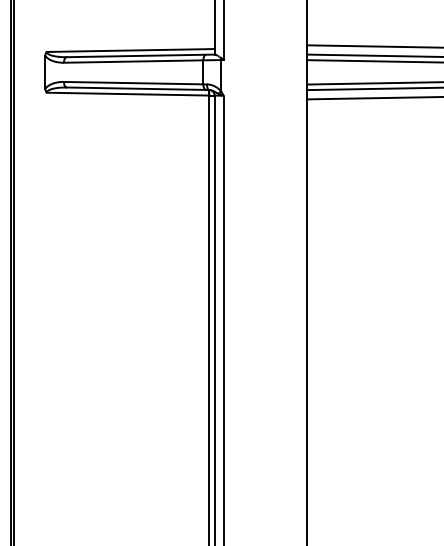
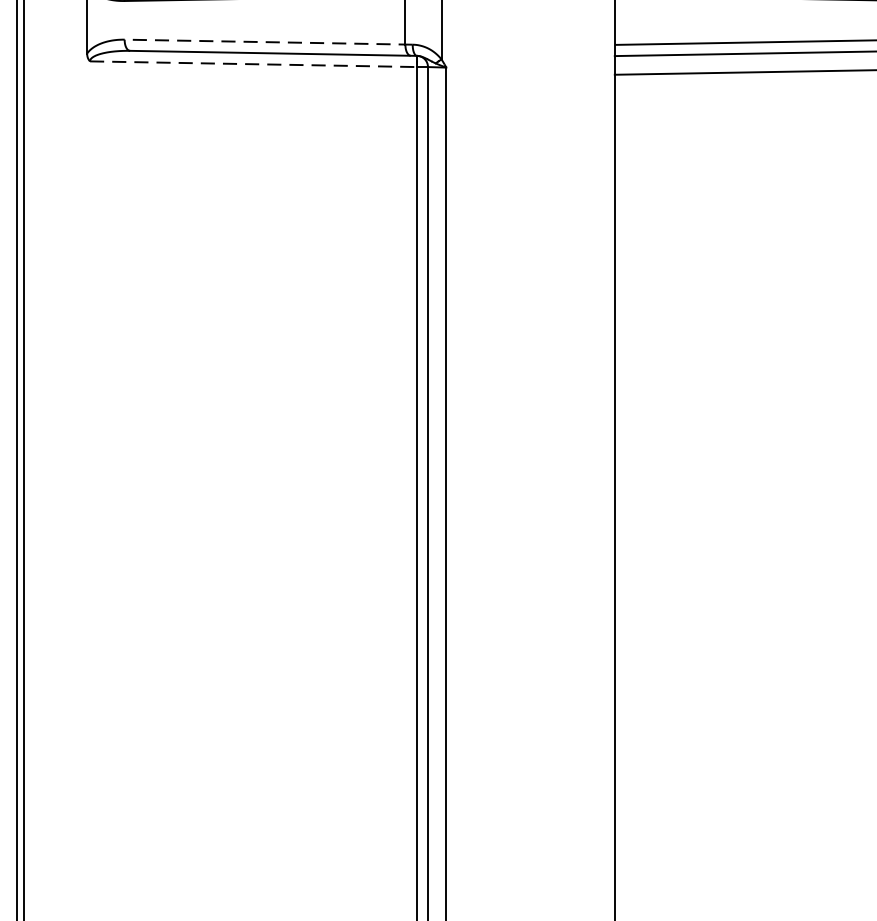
line: (135, 83) -> (268, 42), solid -> dashed
line: (128, 94) -> (254, 64), solid -> dashed

